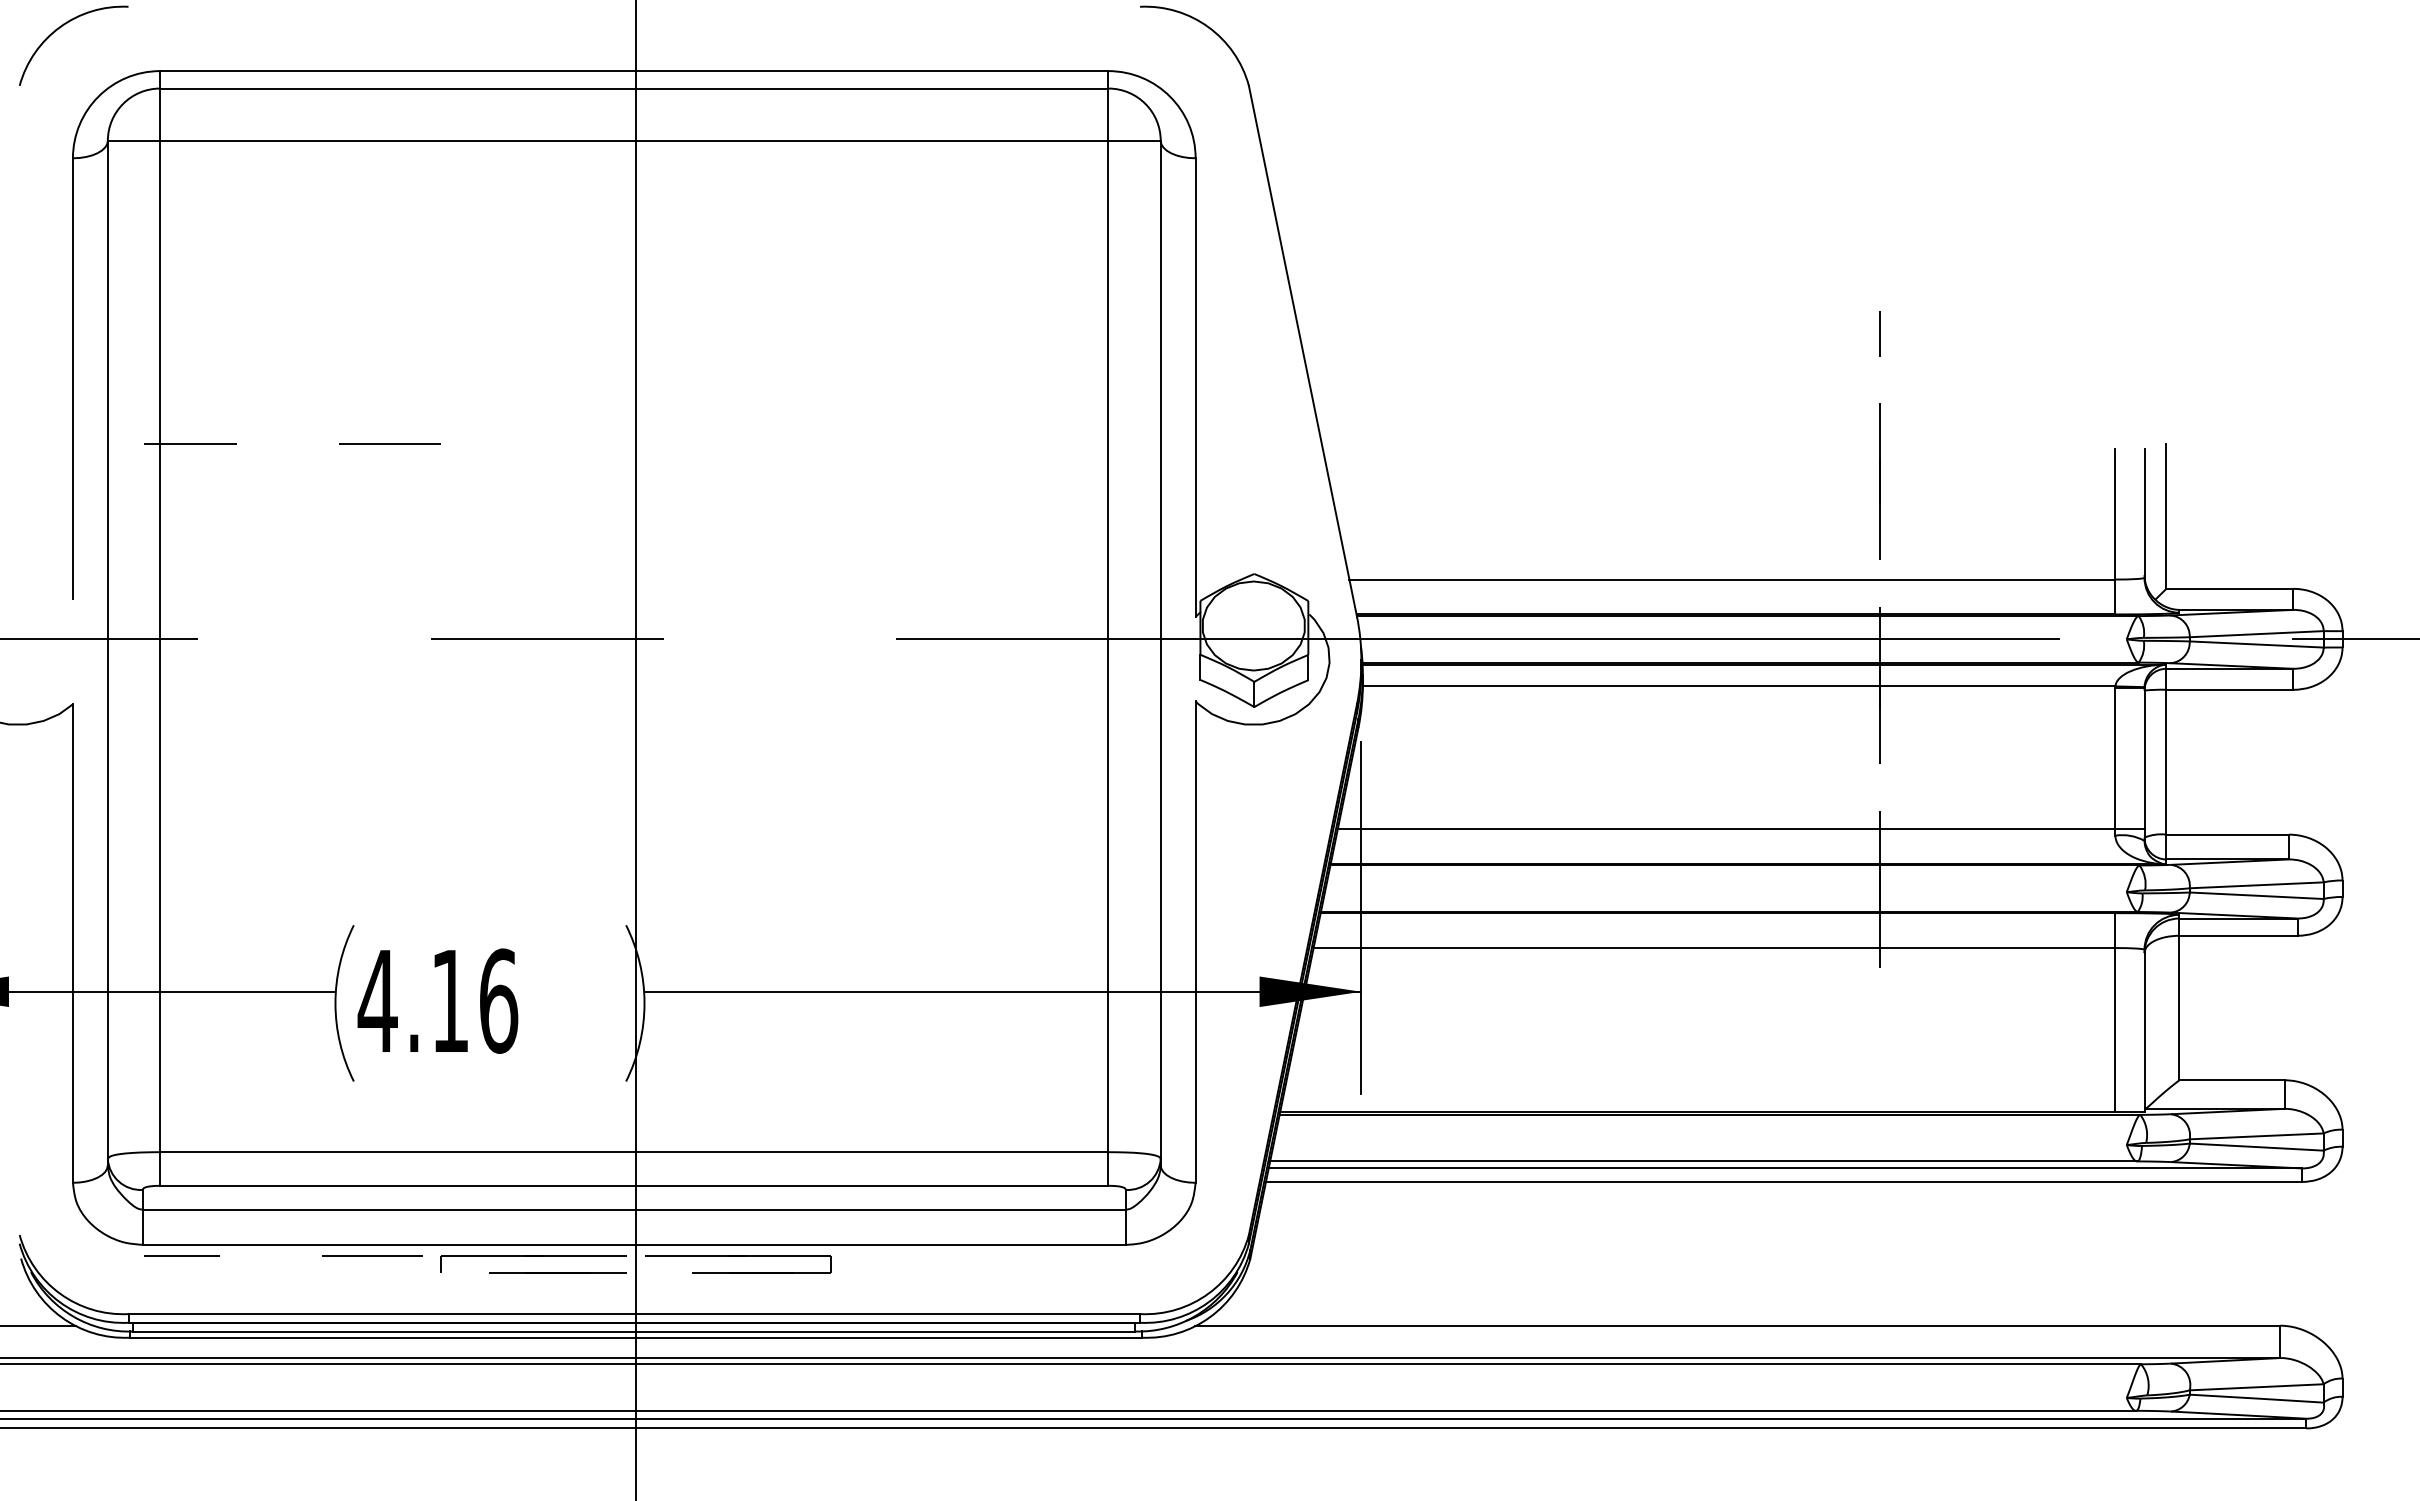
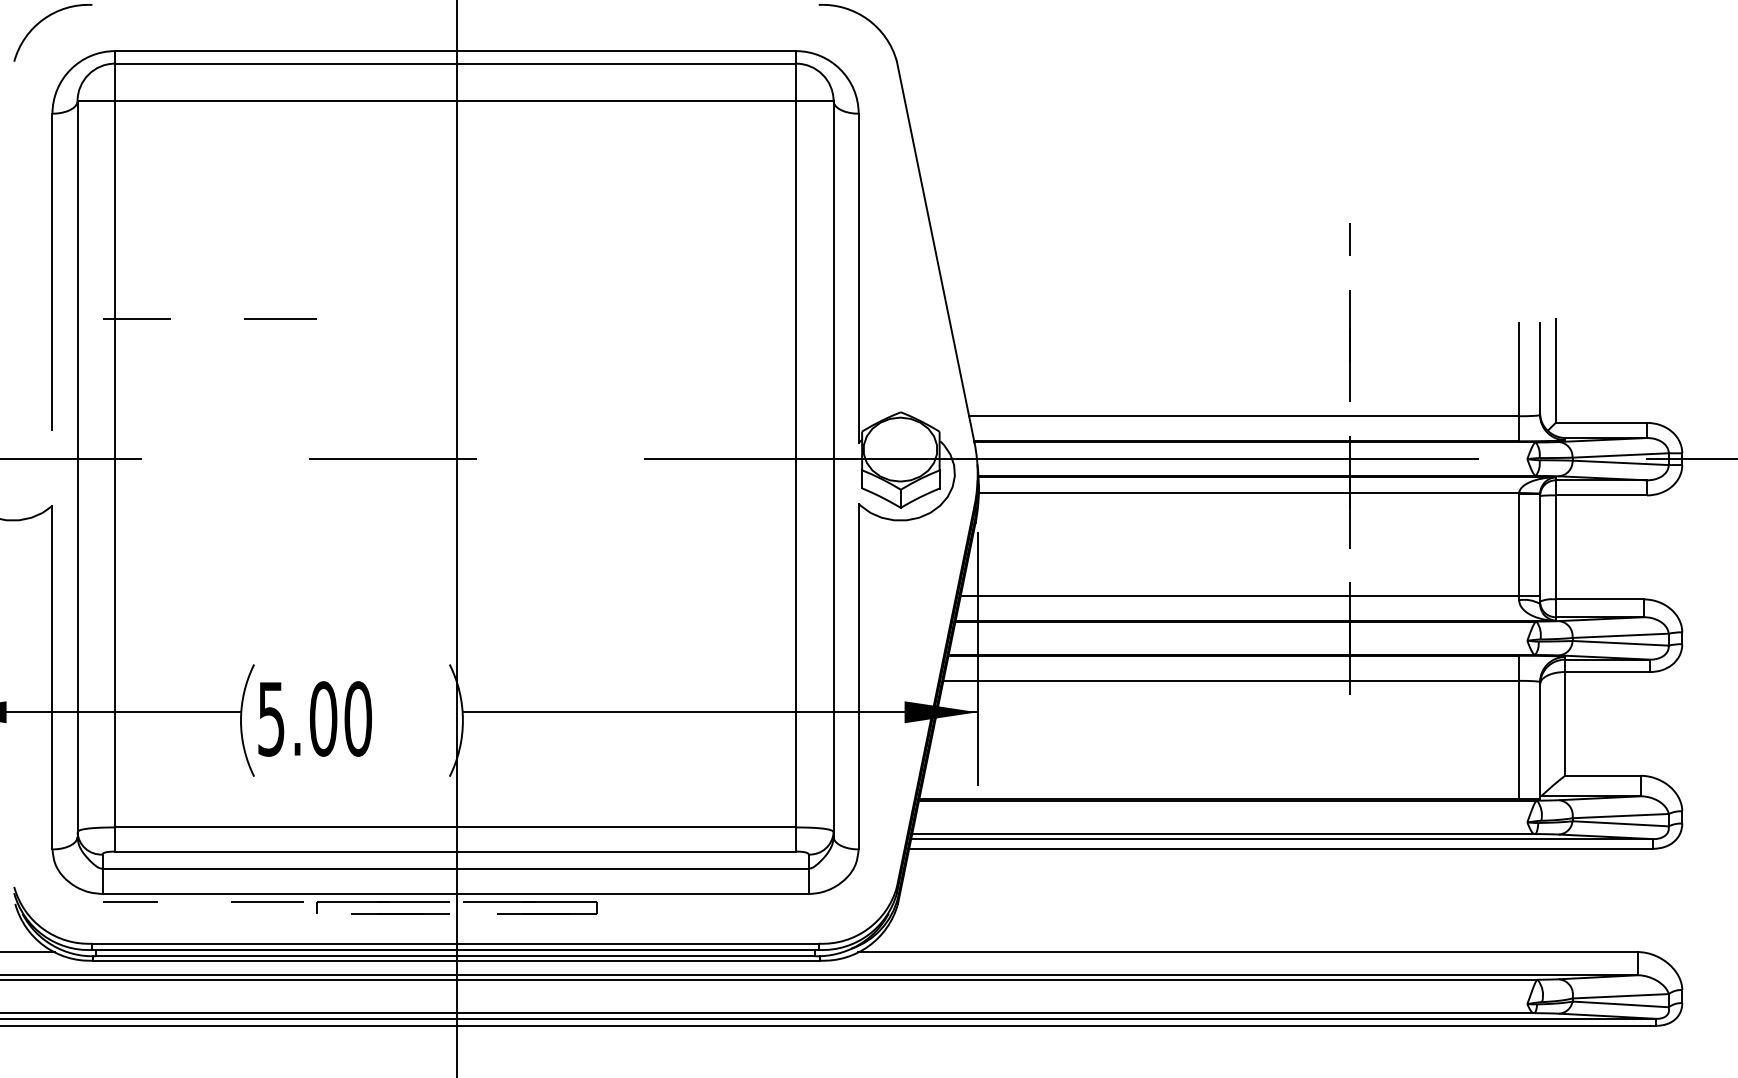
text: (437, 1000) -> (314, 718), 4.16 -> 5.00

